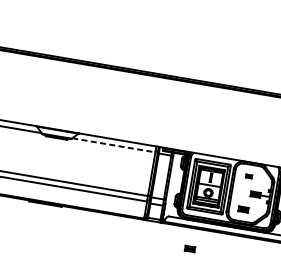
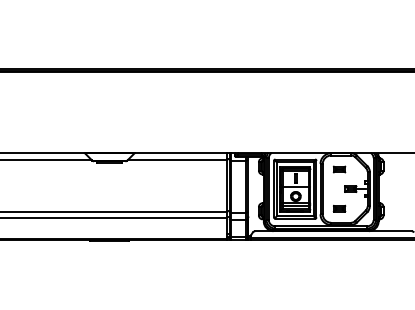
line: (114, 144) -> (177, 159), dashed -> solid
part: (249, 176) -> (339, 169), size x1.67
part: (190, 248) -> (285, 264), removed

